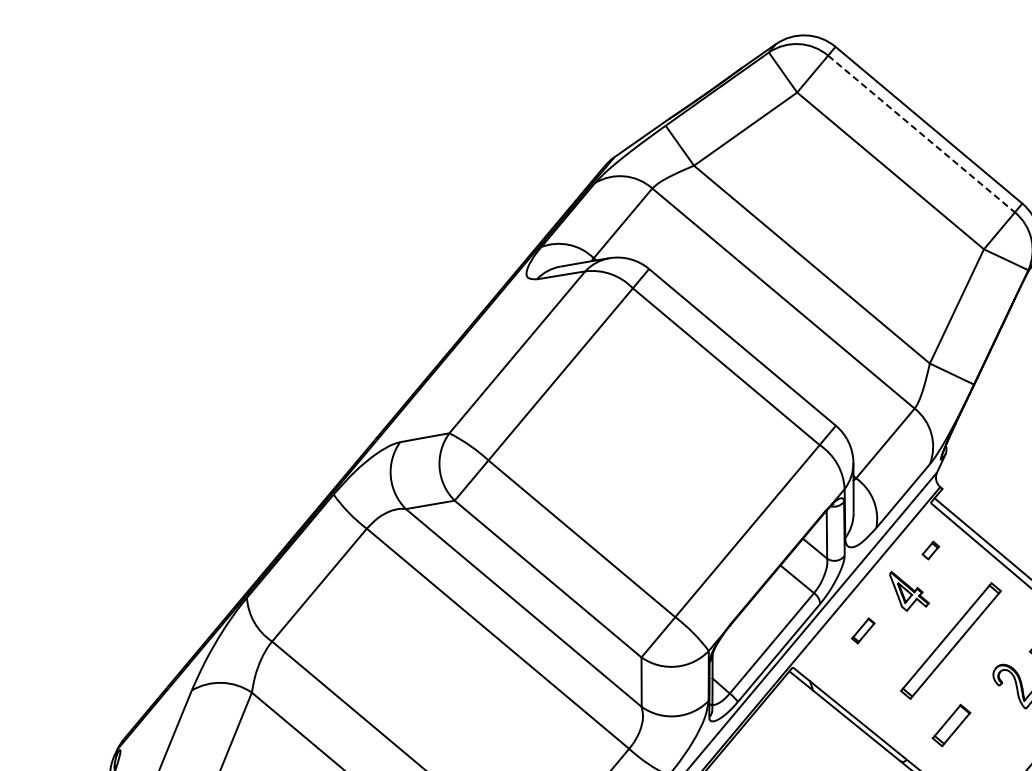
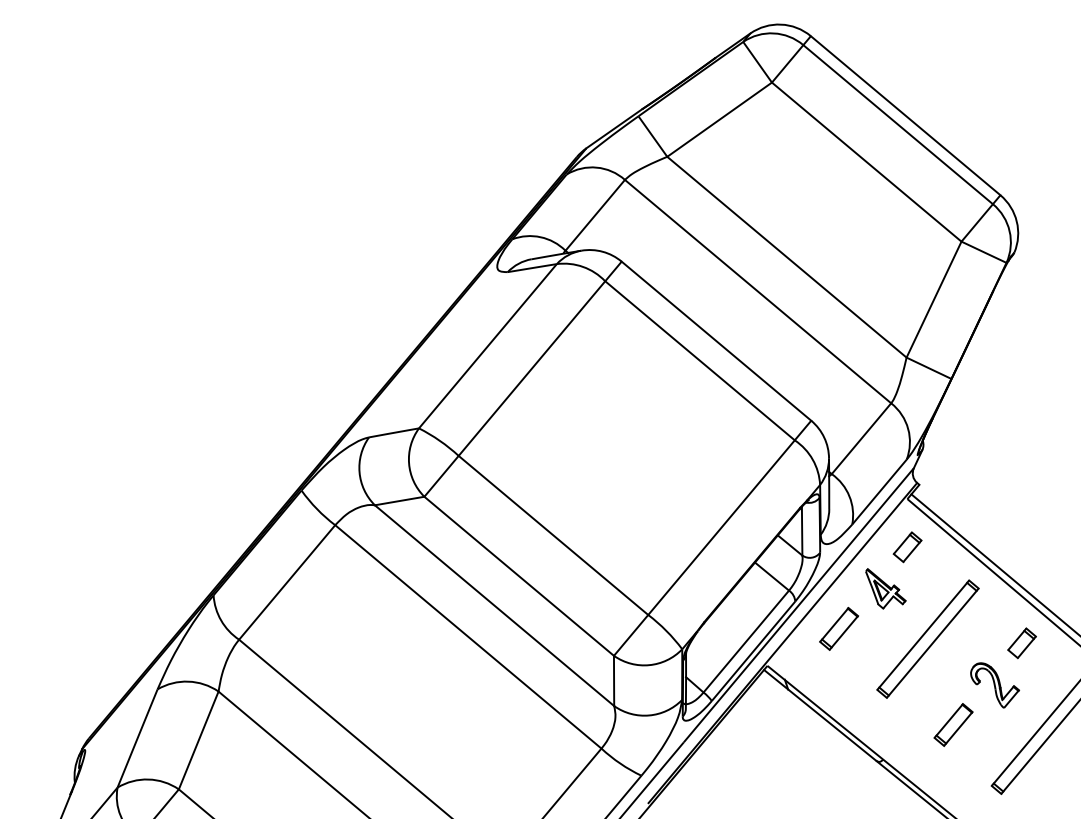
line: (921, 133) -> (898, 124), dashed -> solid
part: (930, 550) -> (907, 547), size x1.67
part: (862, 630) -> (838, 628), size x1.67
part: (951, 725) -> (953, 724), moved

